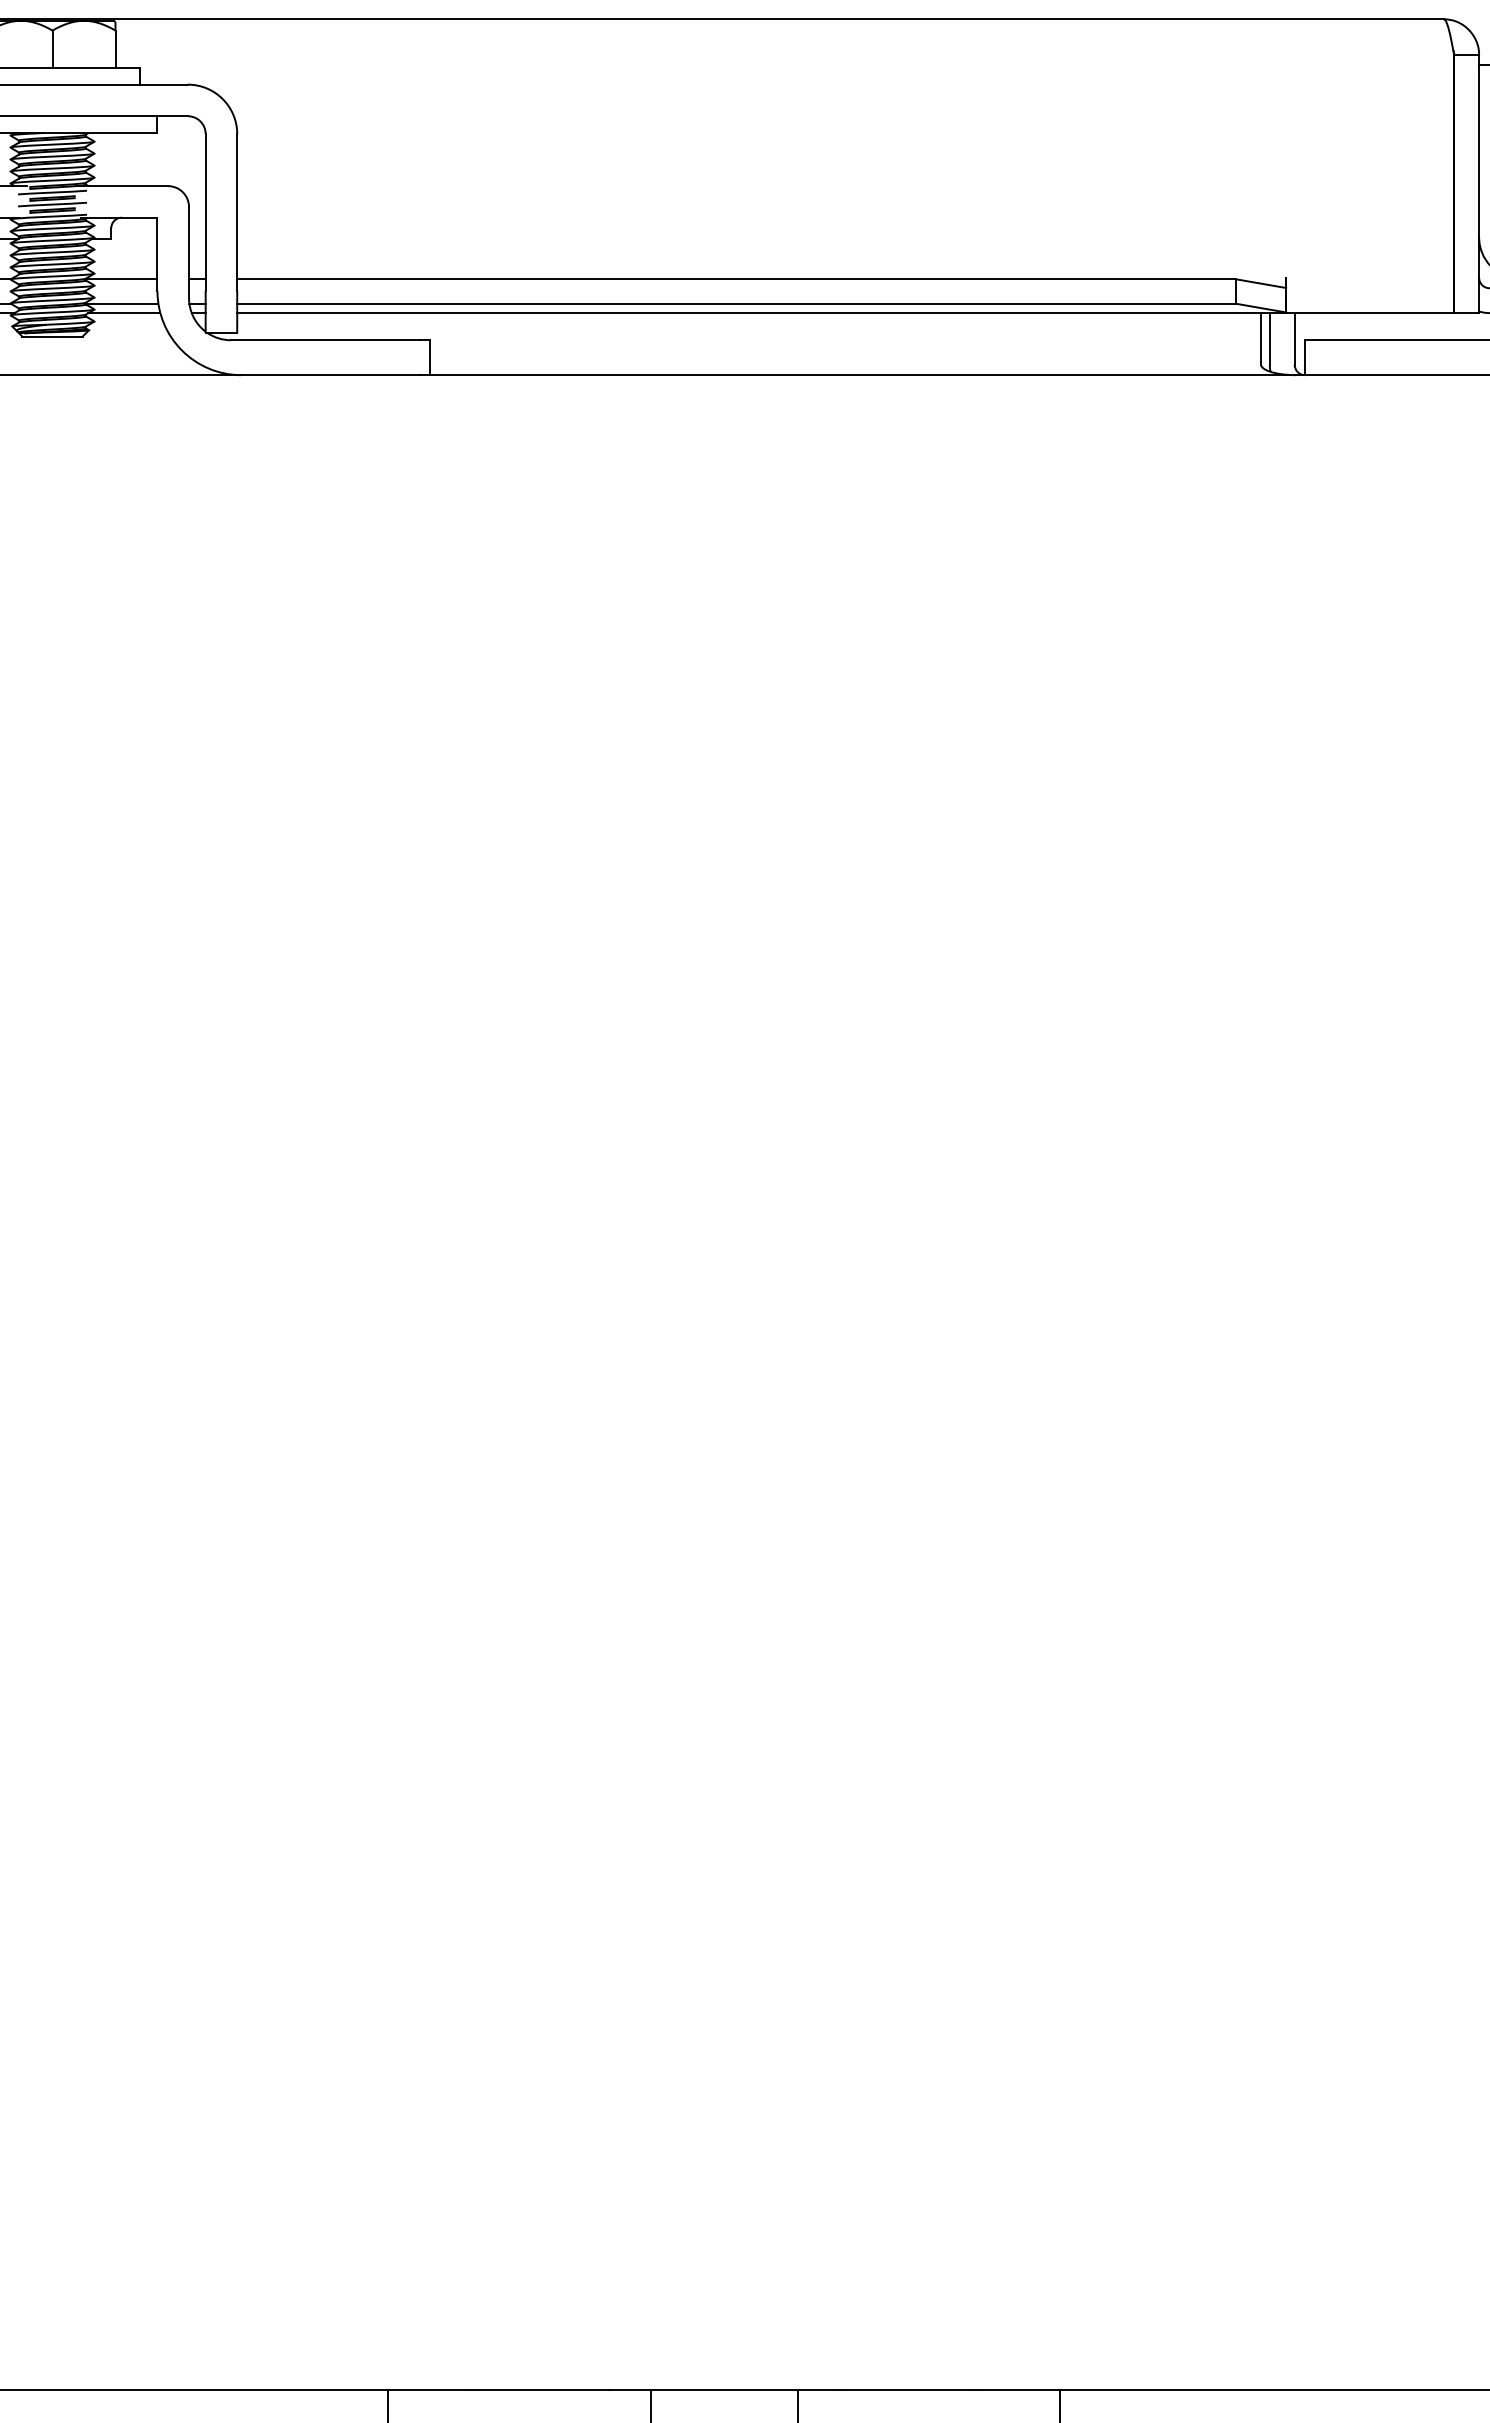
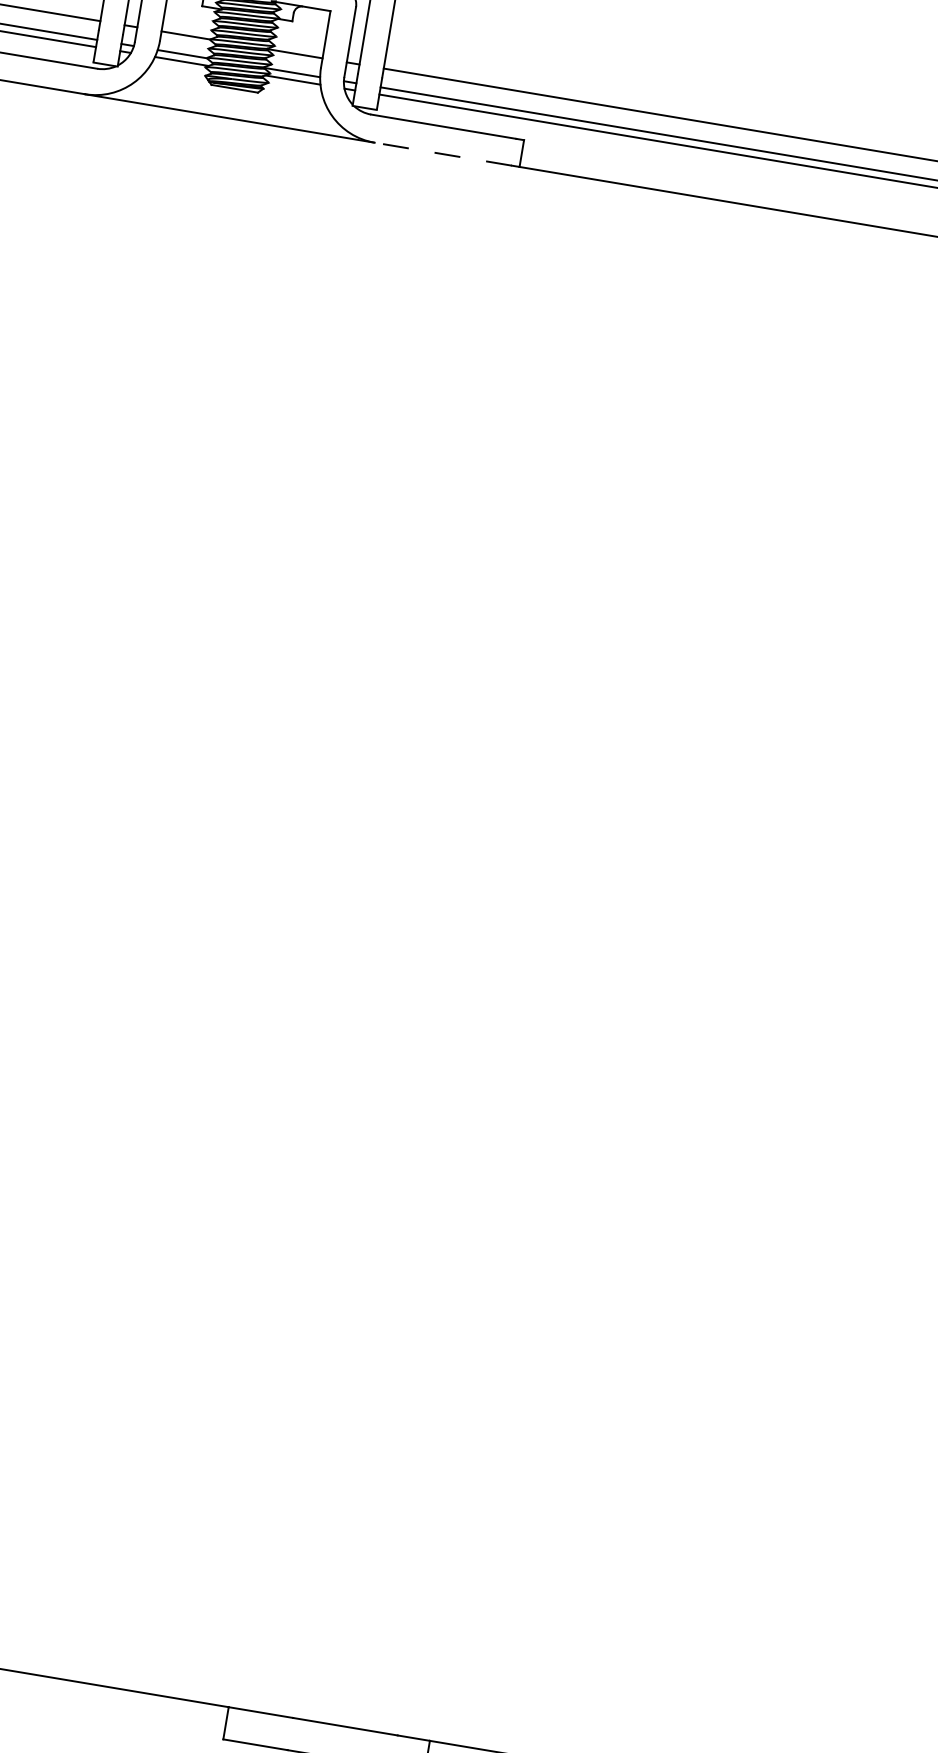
line: (330, 375) -> (442, 154), solid -> dashed

